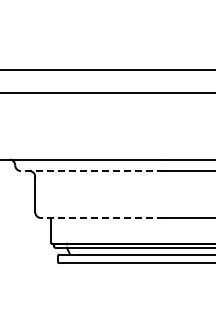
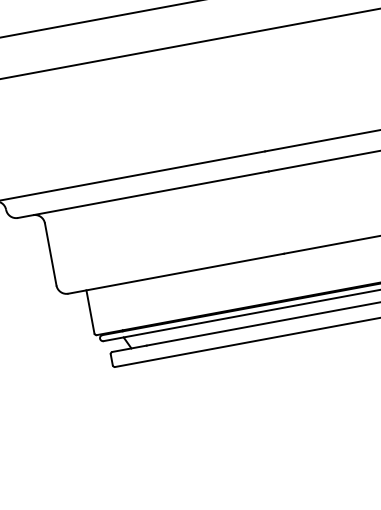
line: (92, 171) -> (143, 195), dashed -> solid
line: (102, 218) -> (176, 274), dashed -> solid

